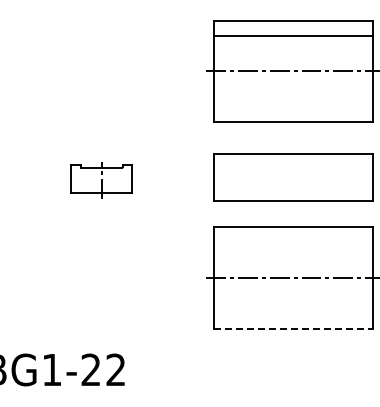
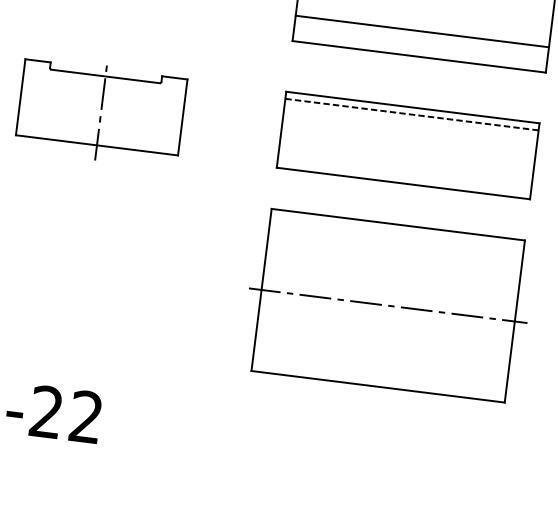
line: (293, 106) -> (422, 31), added
line: (293, 158) -> (411, 114), added
part: (101, 181) -> (100, 113), size x1.67
line: (294, 328) -> (379, 386), dashed -> solid

